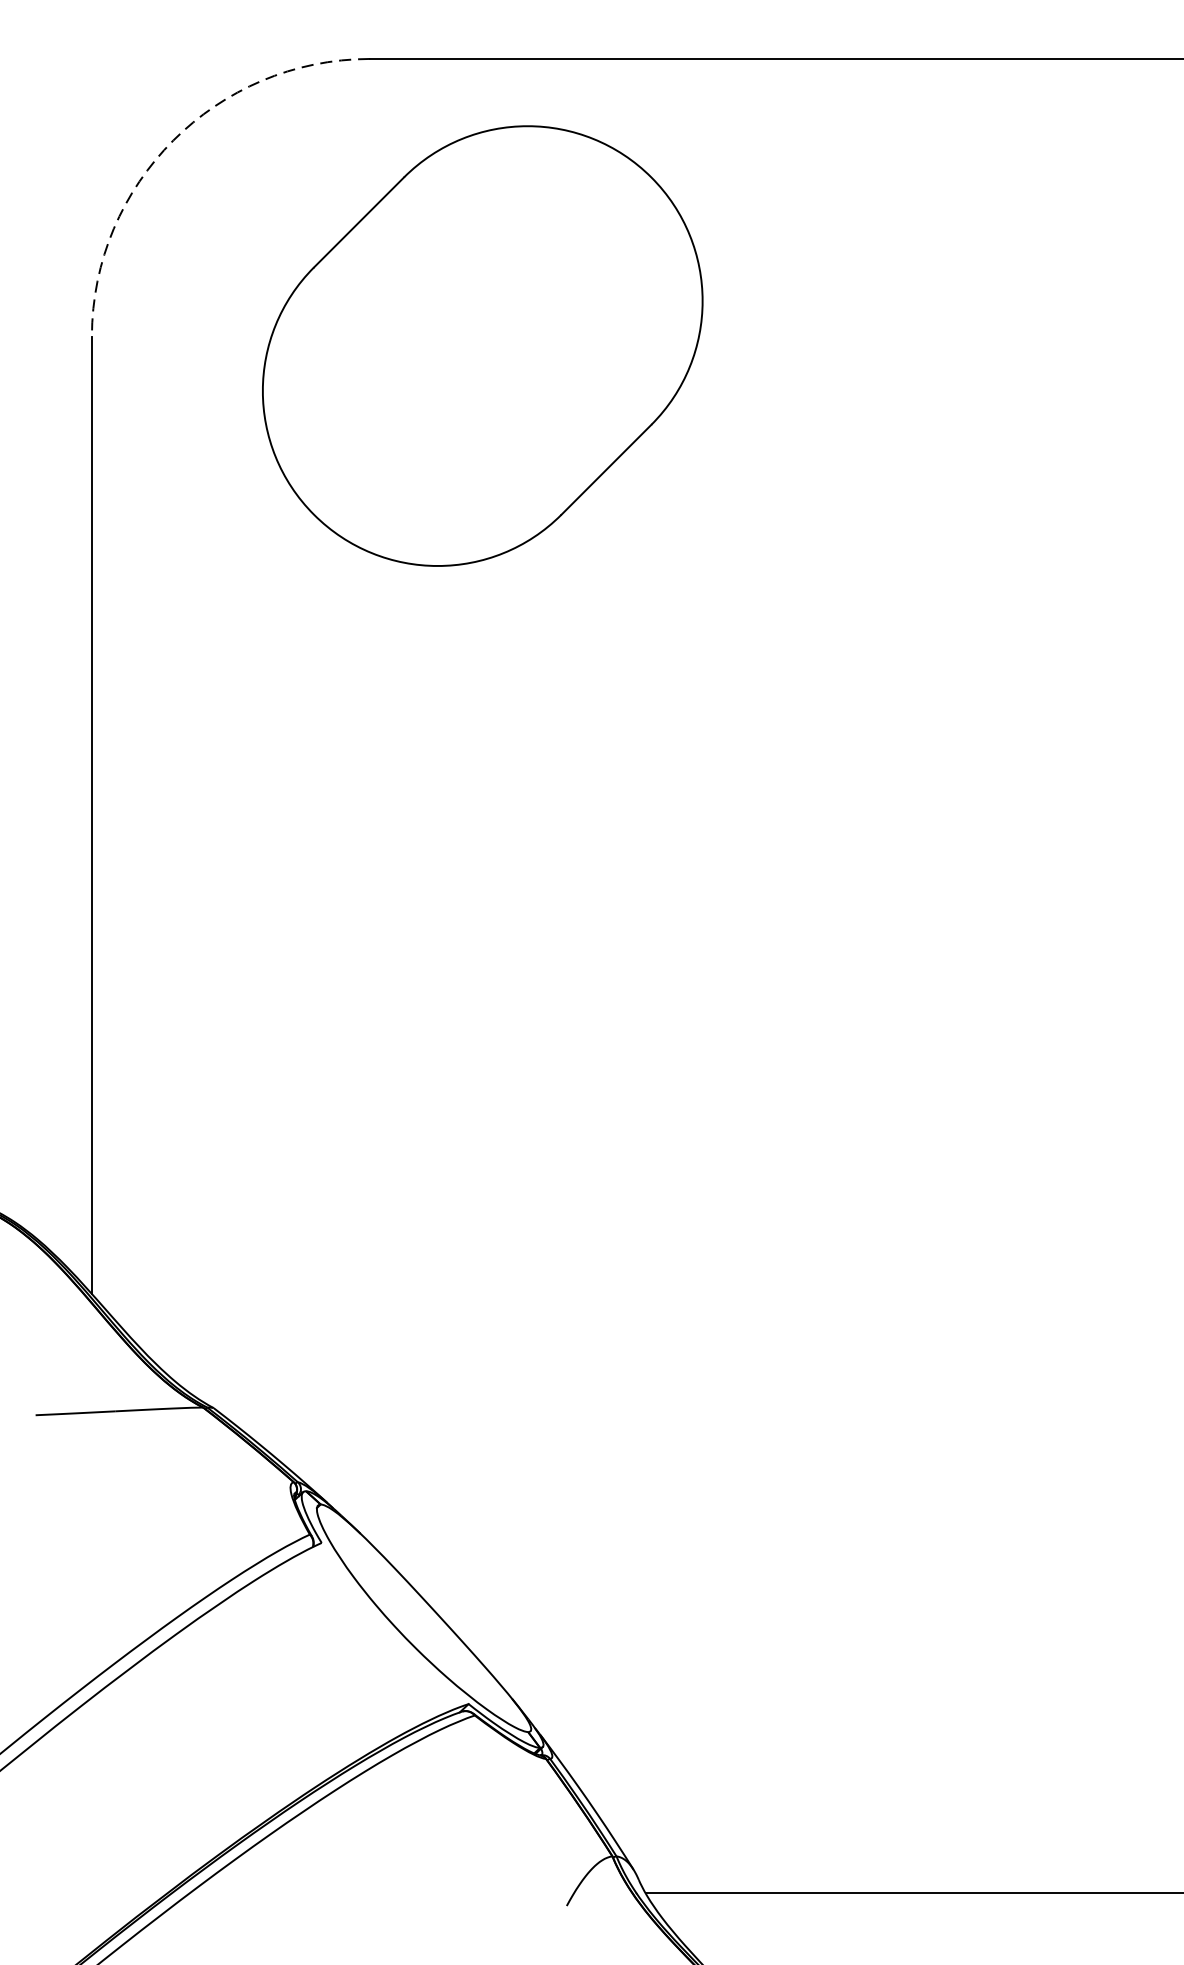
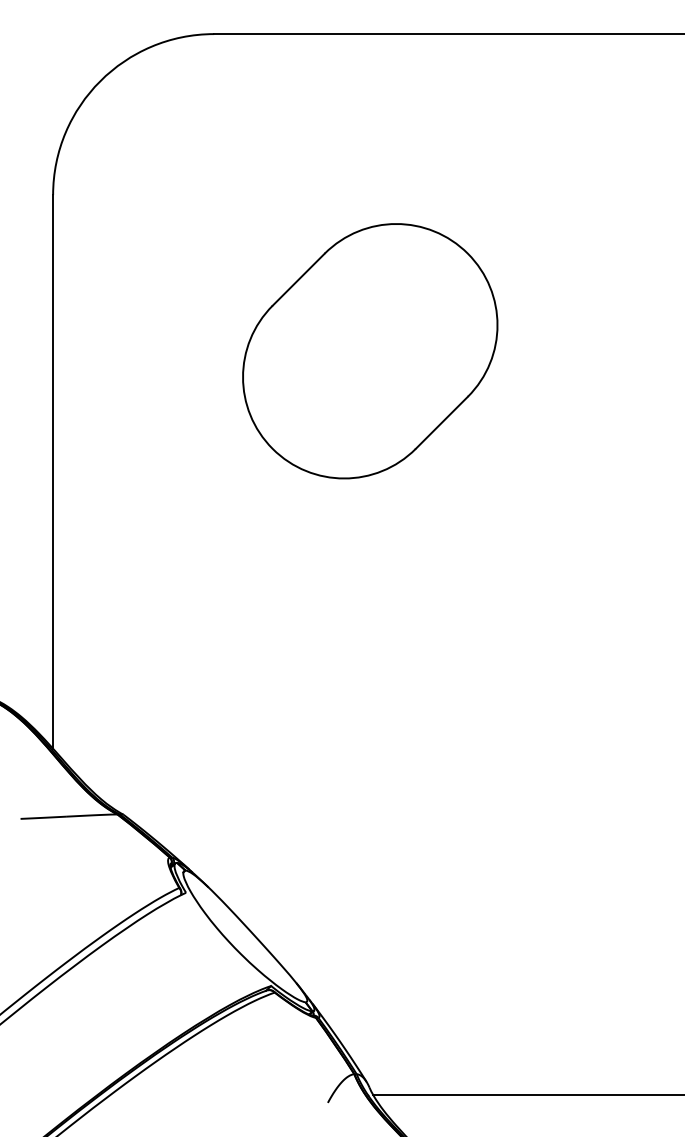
arc: (173, 140) -> (100, 81), dashed -> solid
part: (483, 346) -> (370, 351), moved

